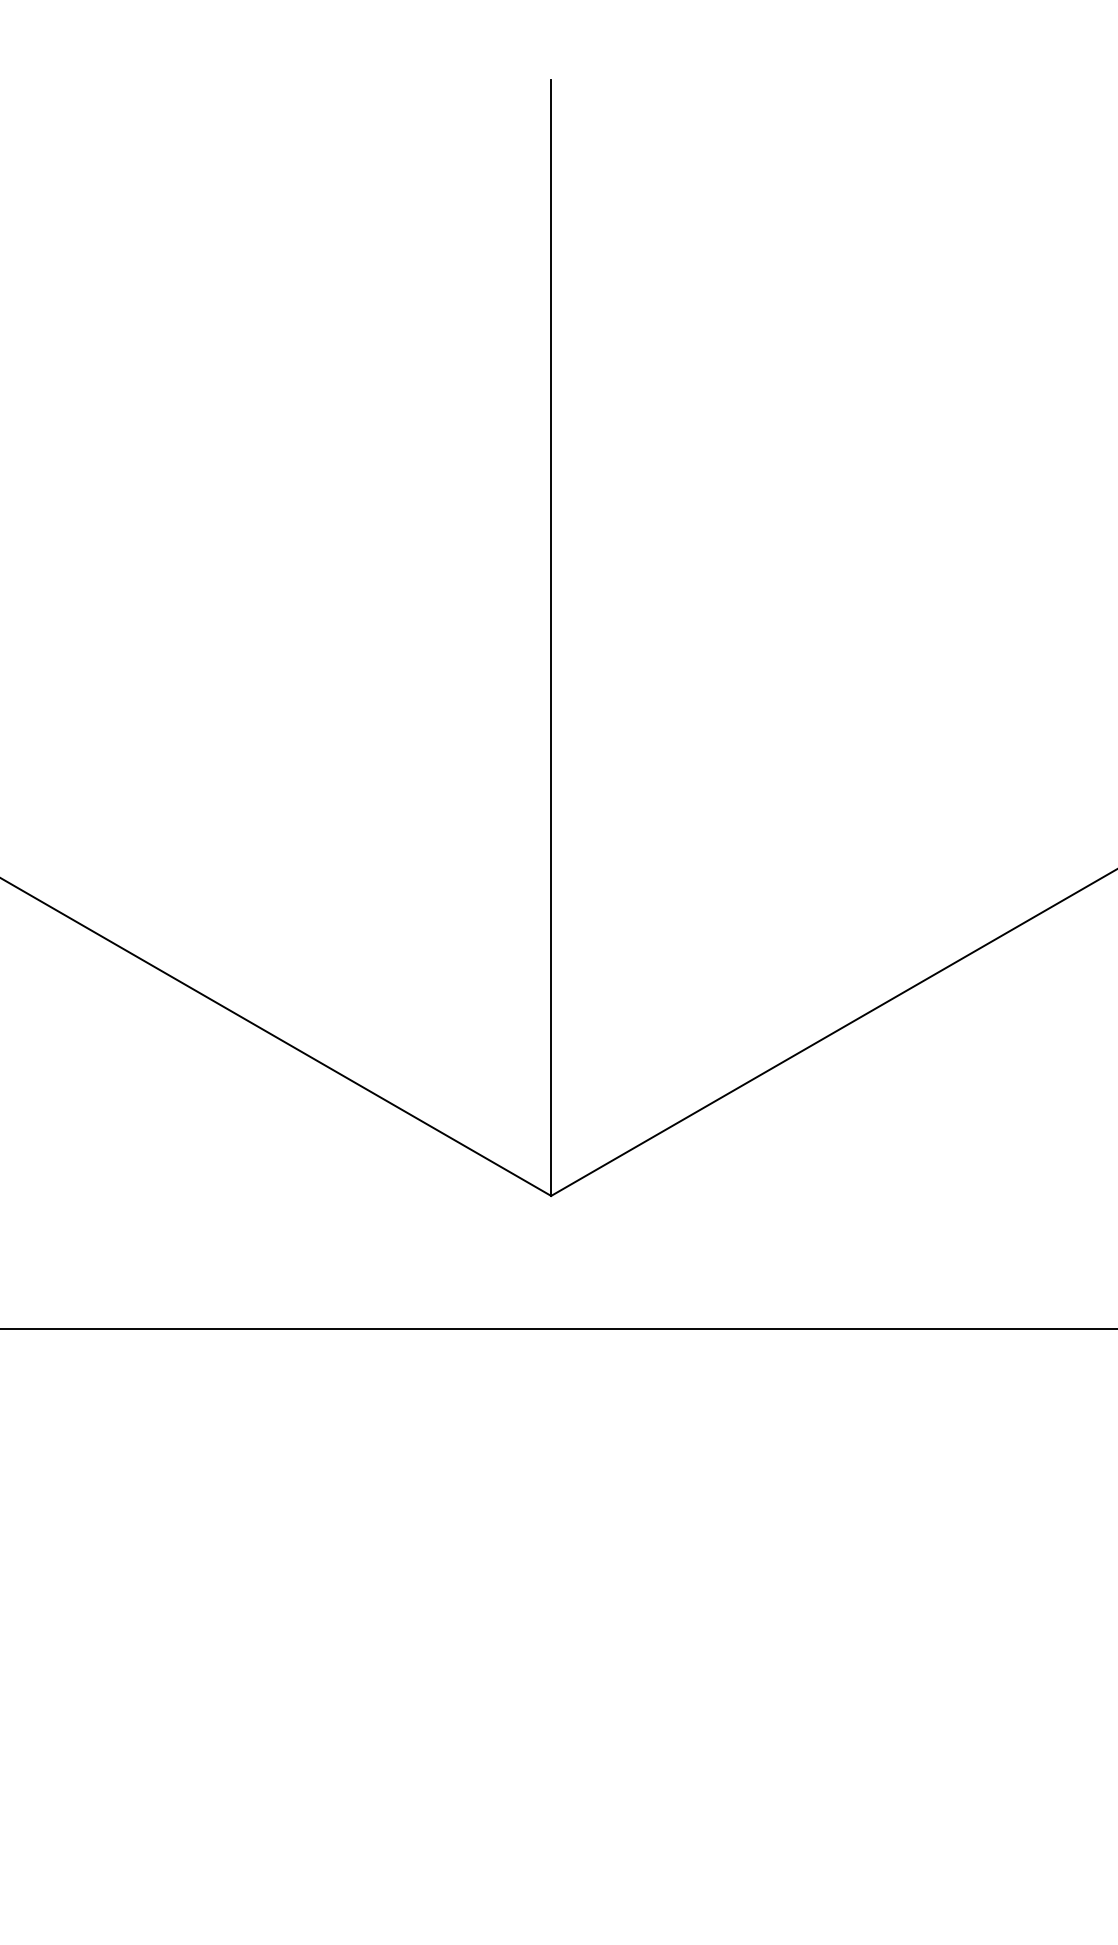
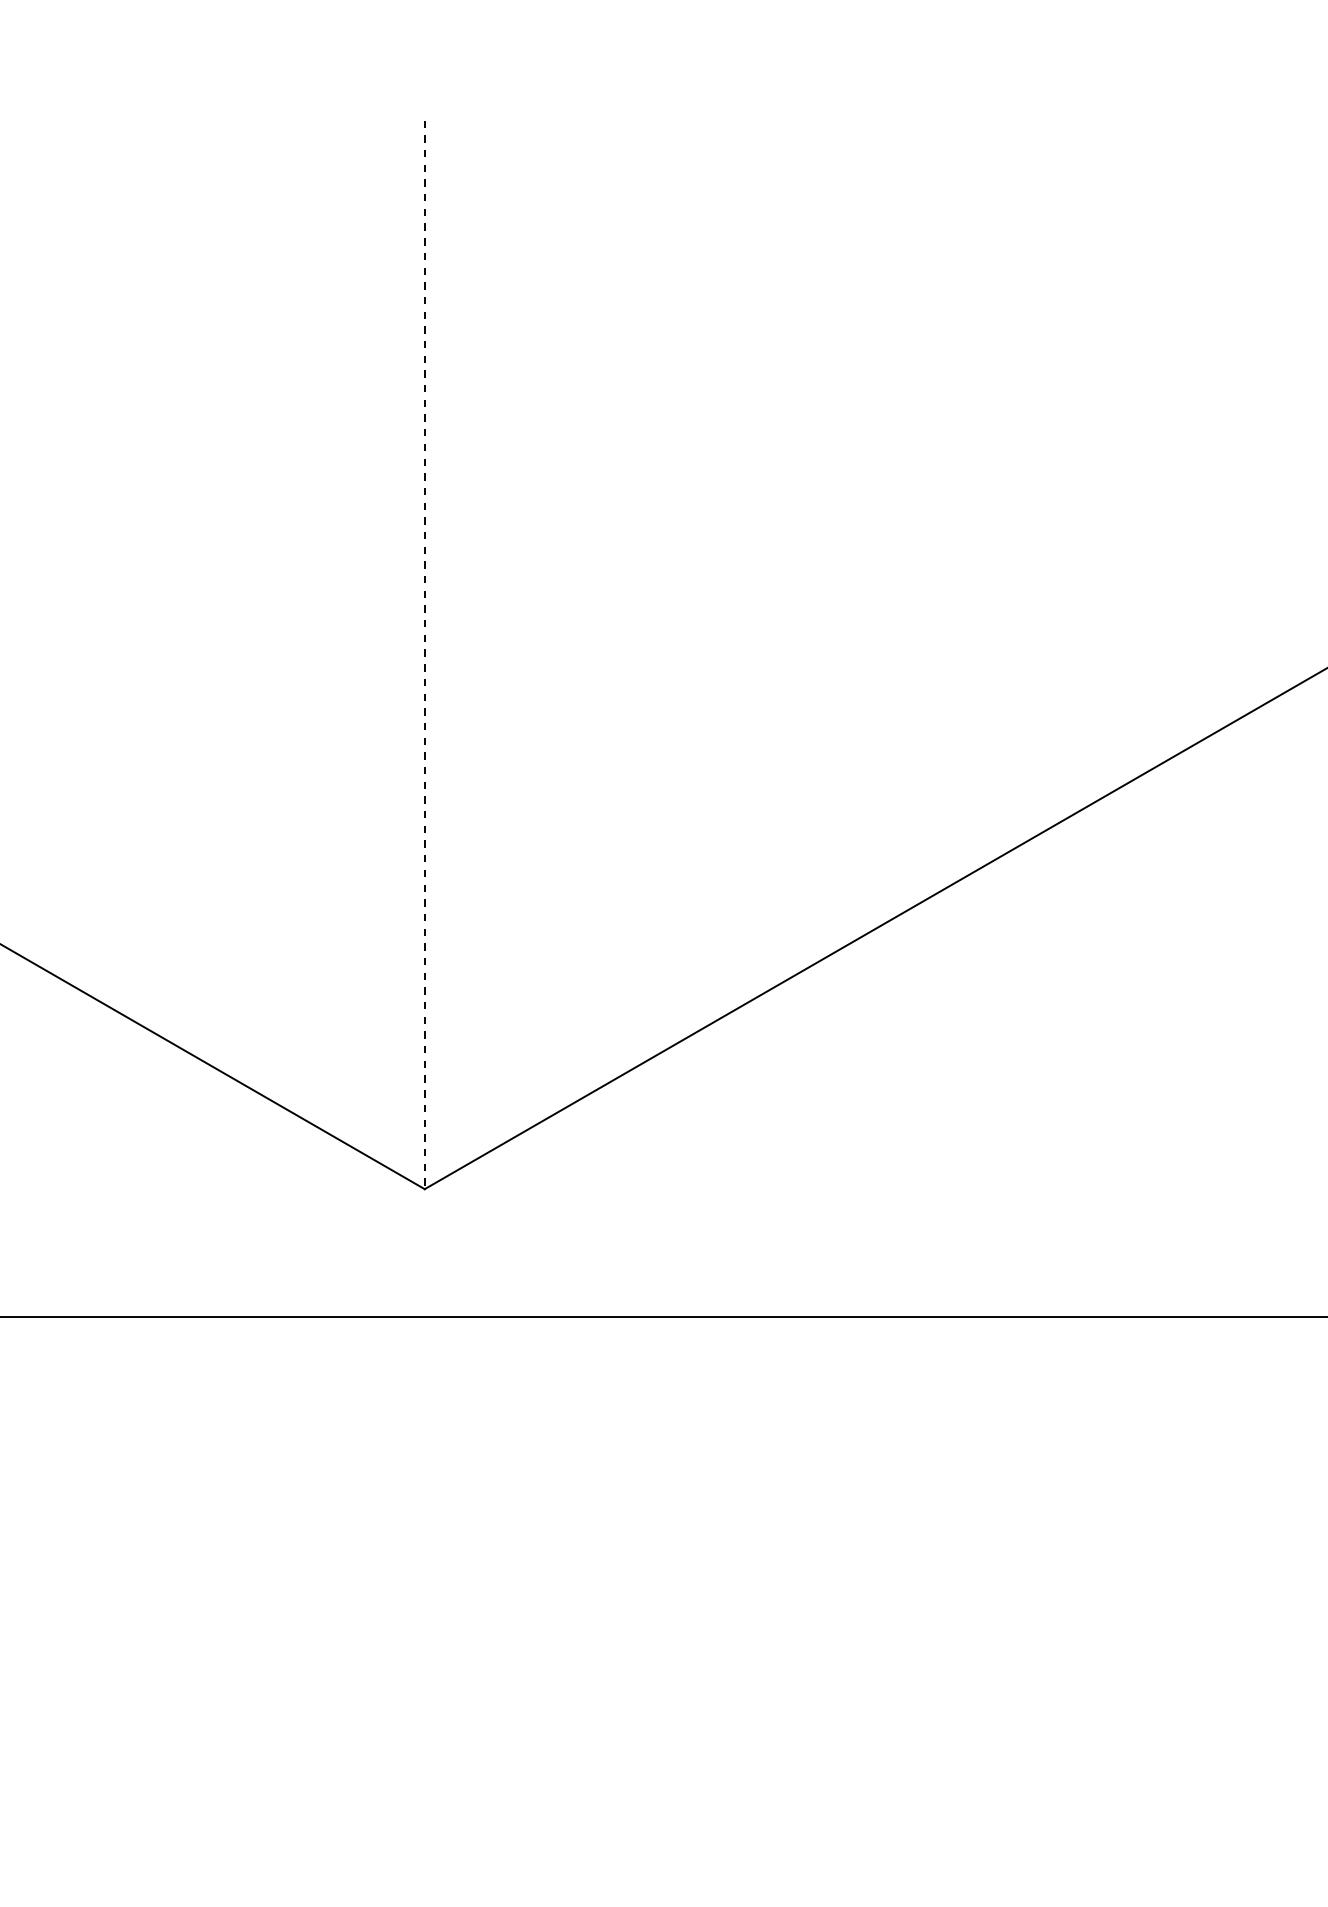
line: (550, 638) -> (424, 655), solid -> dashed

